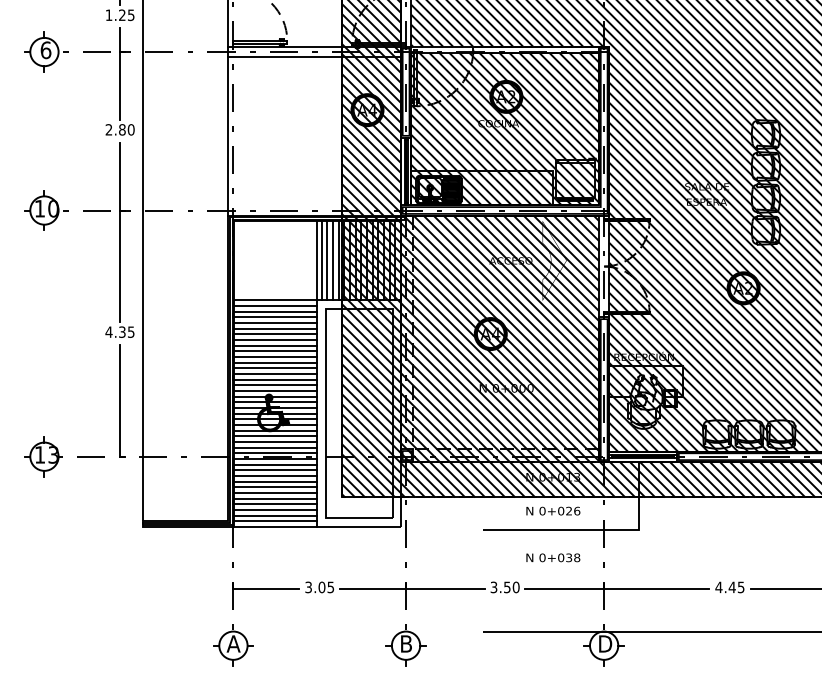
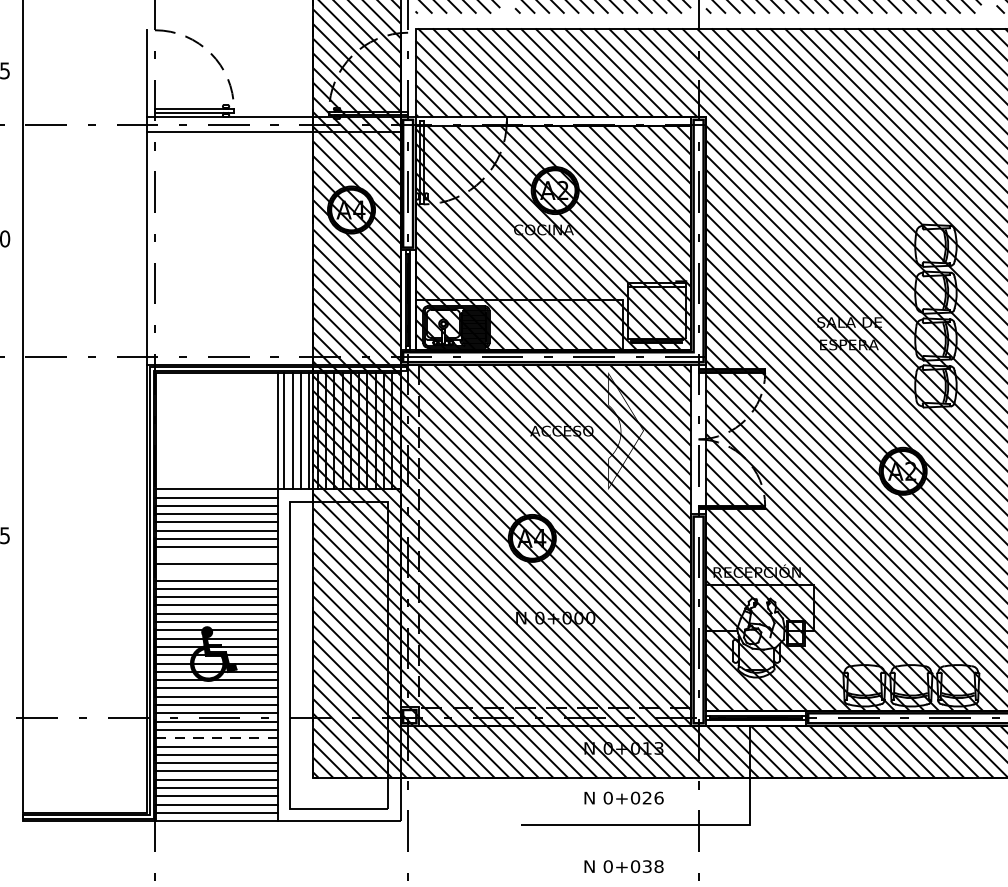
line: (275, 345) -> (216, 555), removed
line: (275, 357) -> (216, 572), removed
line: (275, 470) -> (216, 738), solid -> dashed

